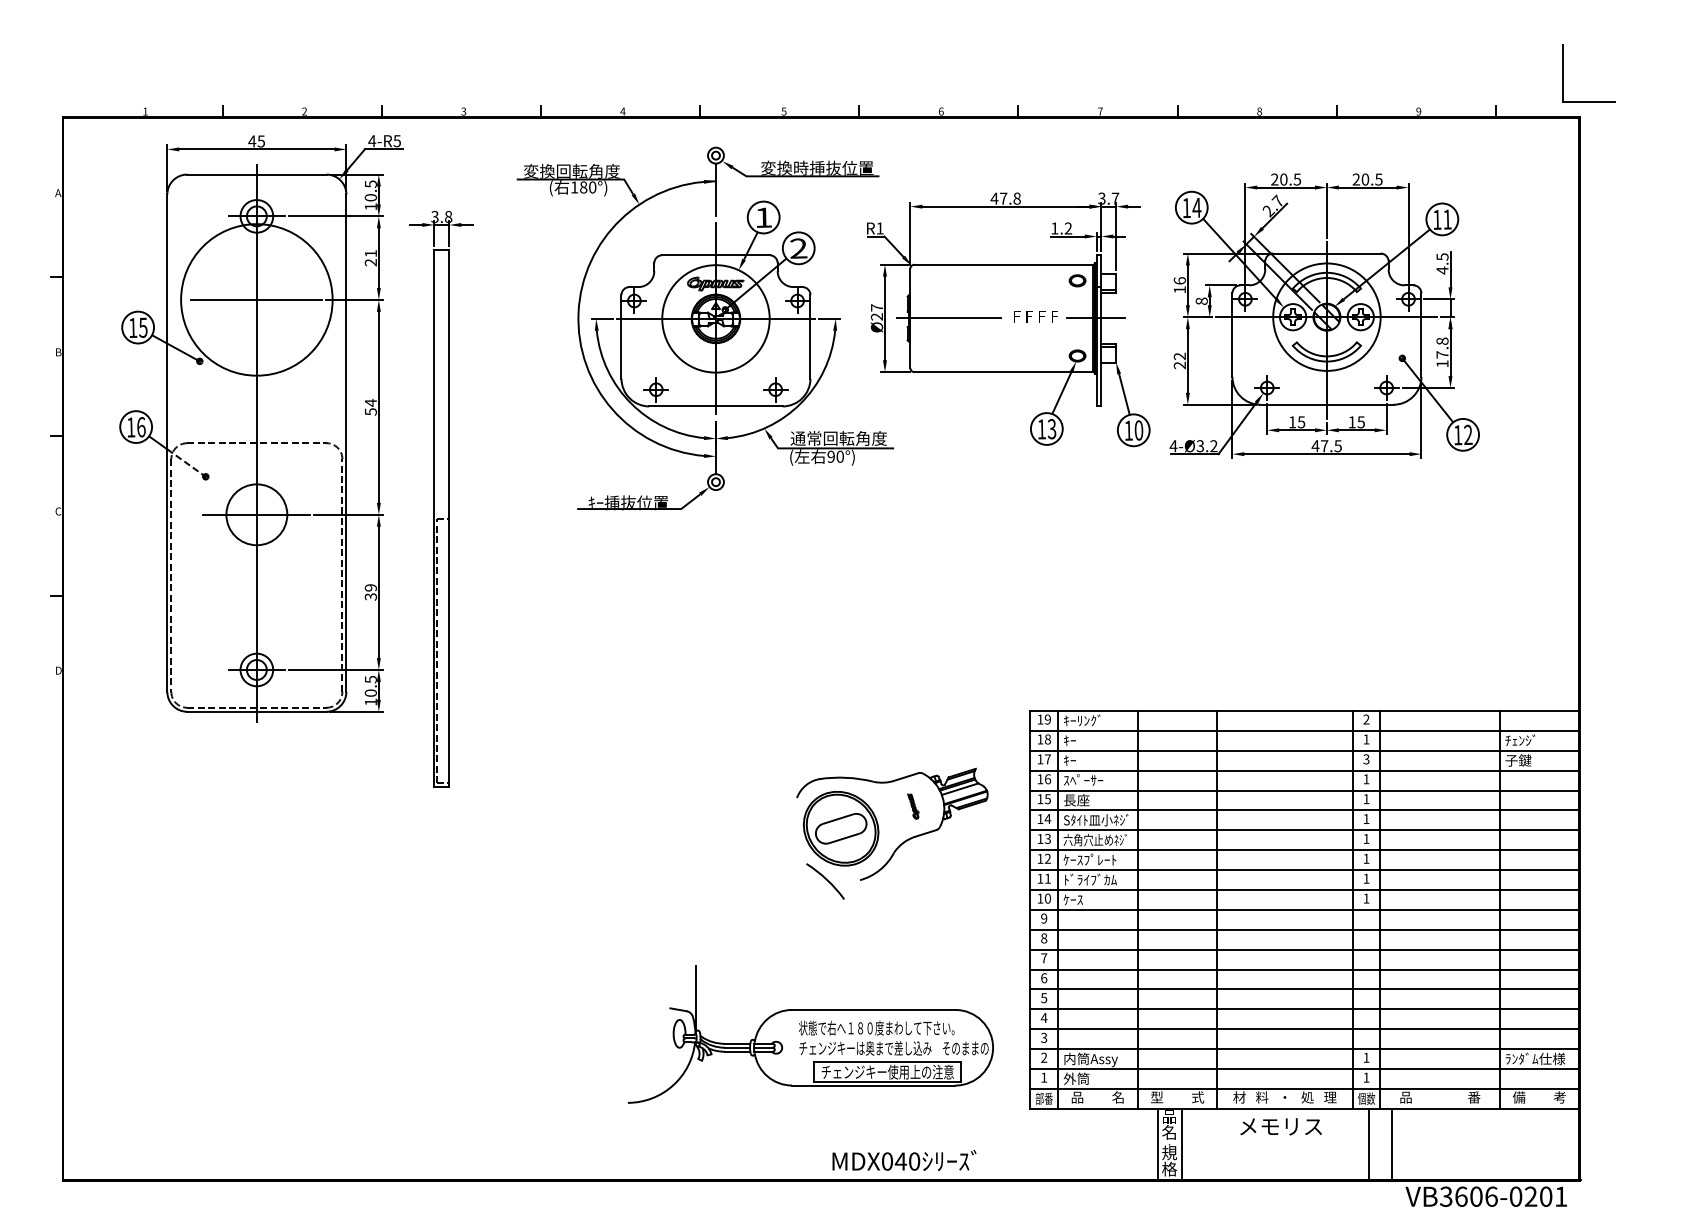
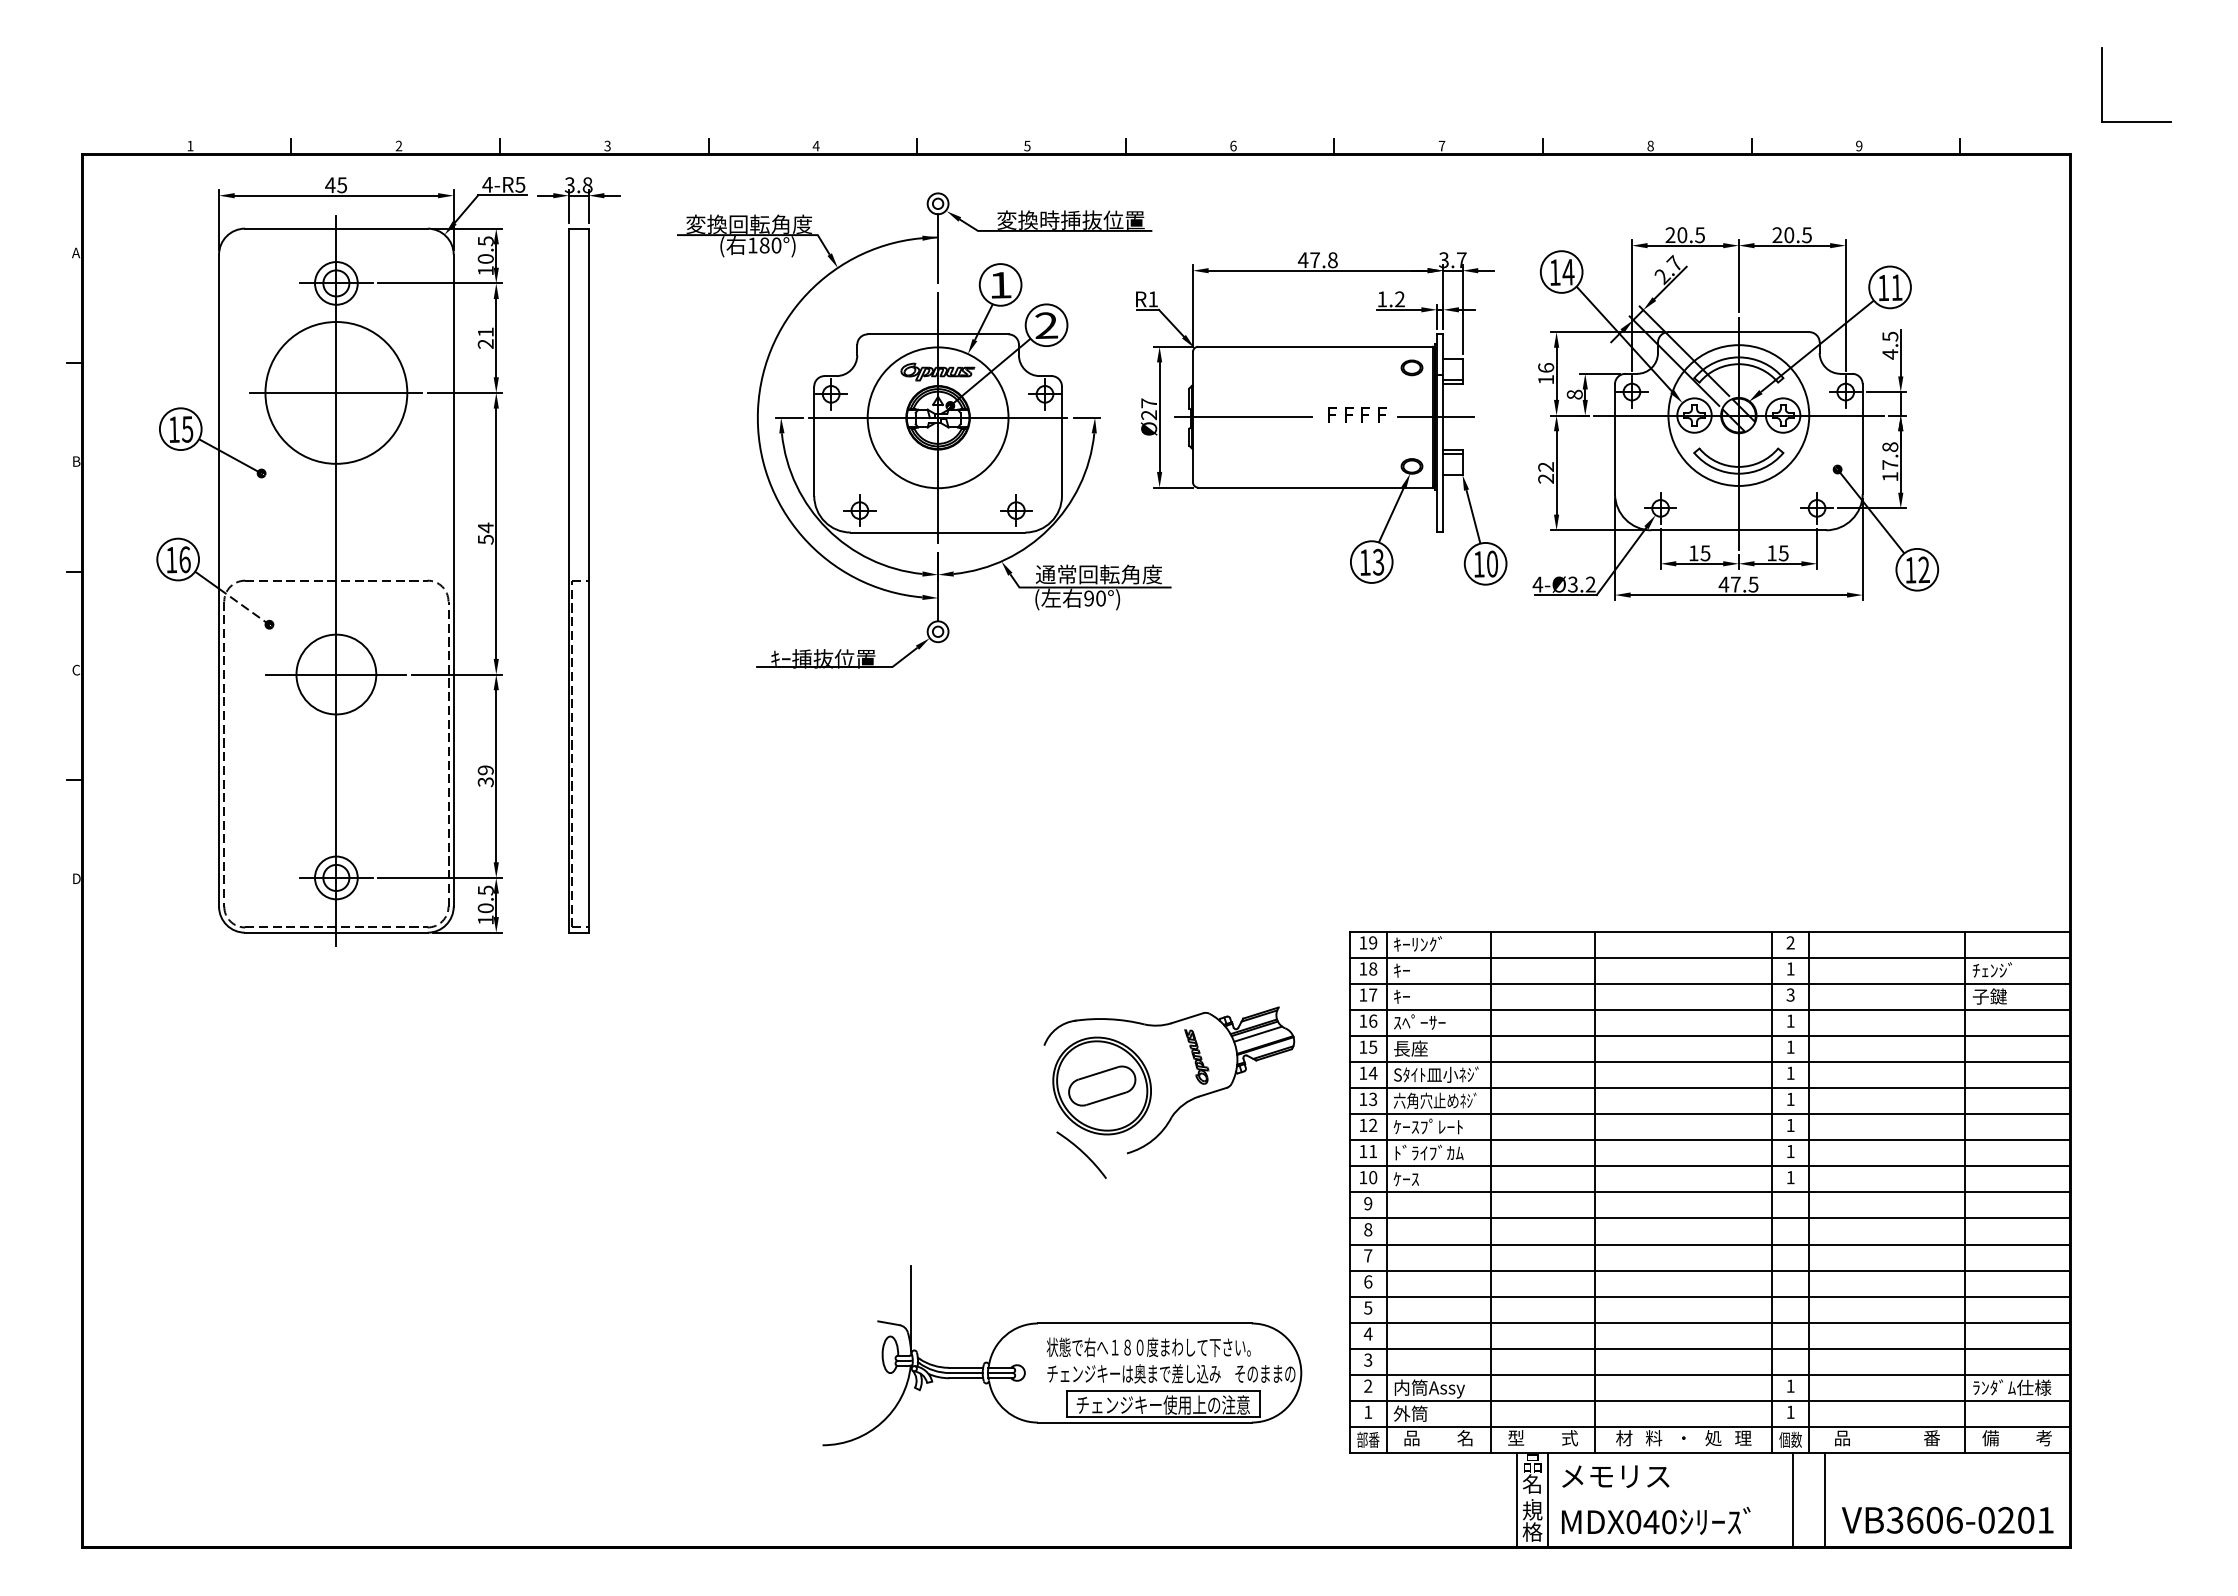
part: (1563, 72) -> (2102, 84), moved
circle: (256, 299) -> (336, 392), size x0.71
part: (441, 499) -> (578, 555), moved
part: (913, 806) -> (1196, 1056), size x1.67
text: (1280, 1126) -> (1615, 1476), moved
text: (904, 1160) -> (1656, 1520), moved
text: (1486, 1196) -> (1947, 1519), moved

